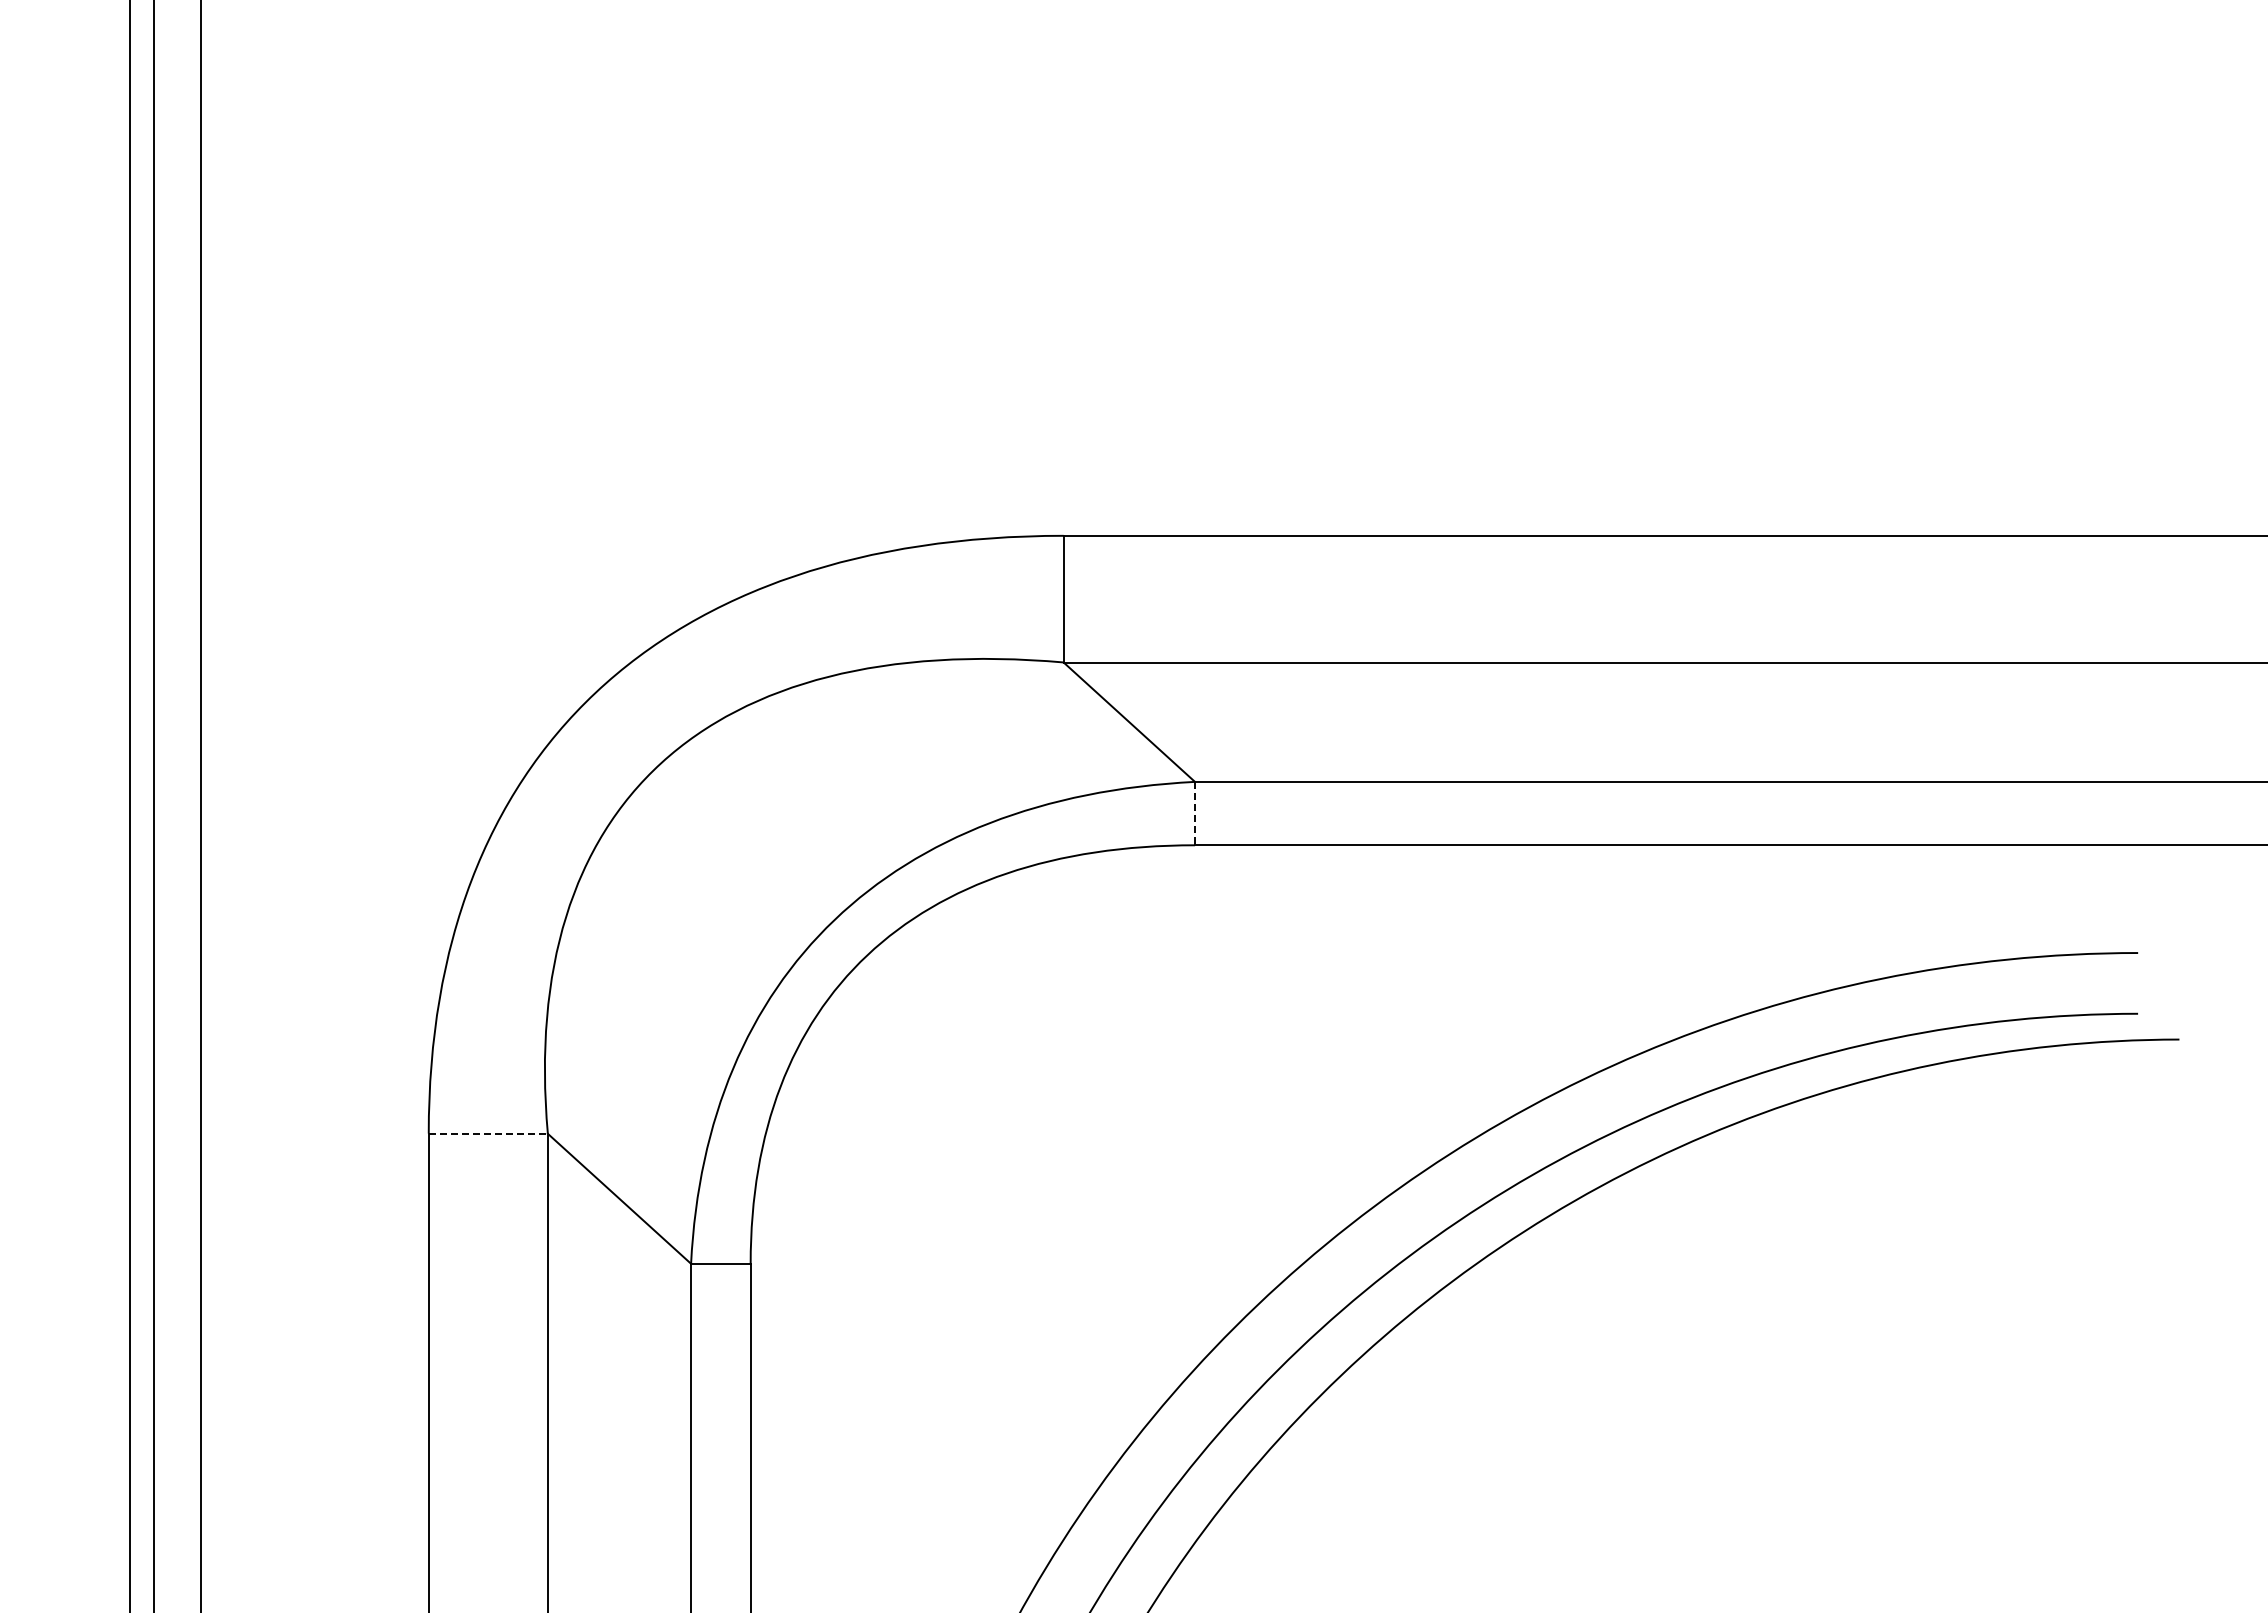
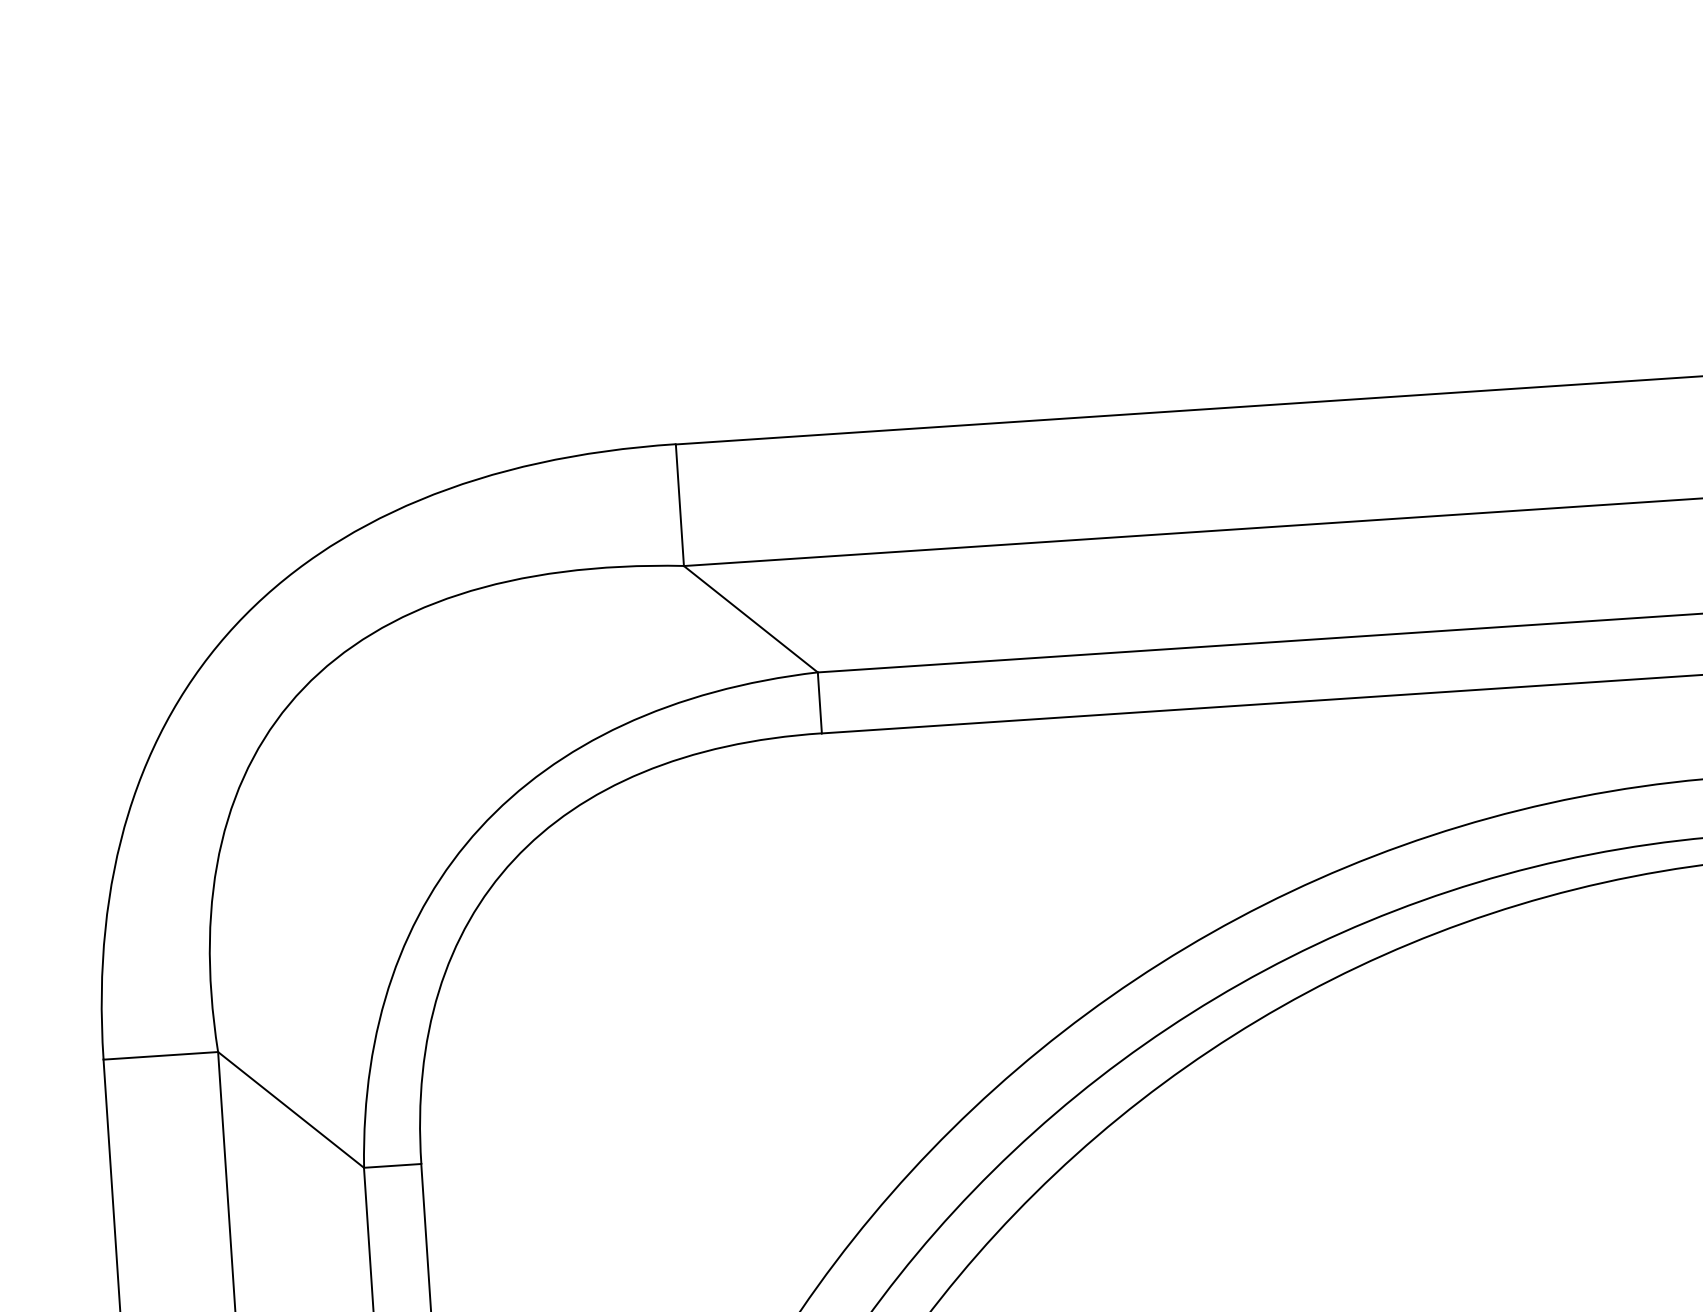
line: (1195, 813) -> (820, 702), dashed -> solid
line: (488, 1133) -> (161, 1055), dashed -> solid

